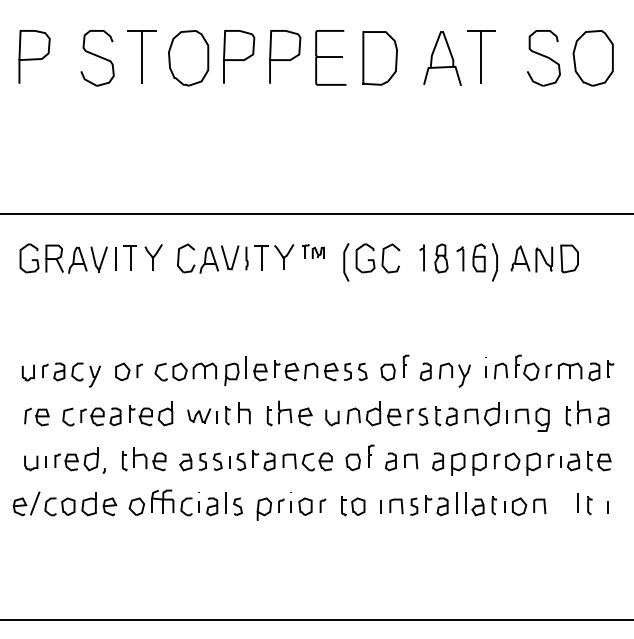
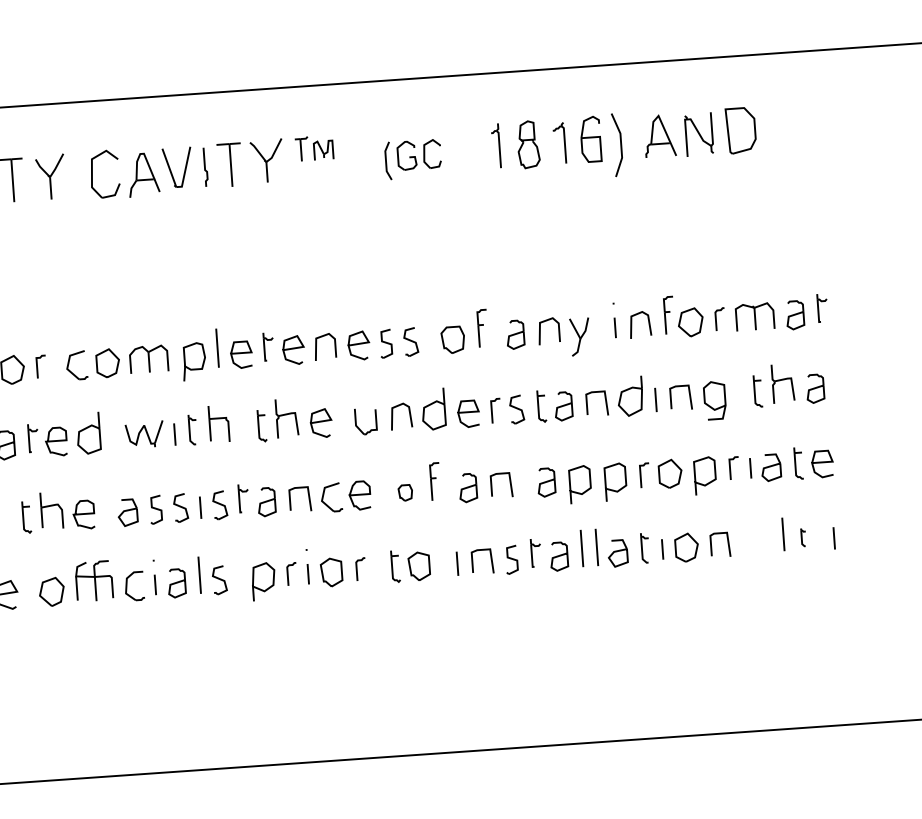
part: (371, 262) -> (412, 159), size x0.6
part: (352, 461) -> (404, 491), size x0.6
part: (589, 505) -> (802, 537), size x0.6

